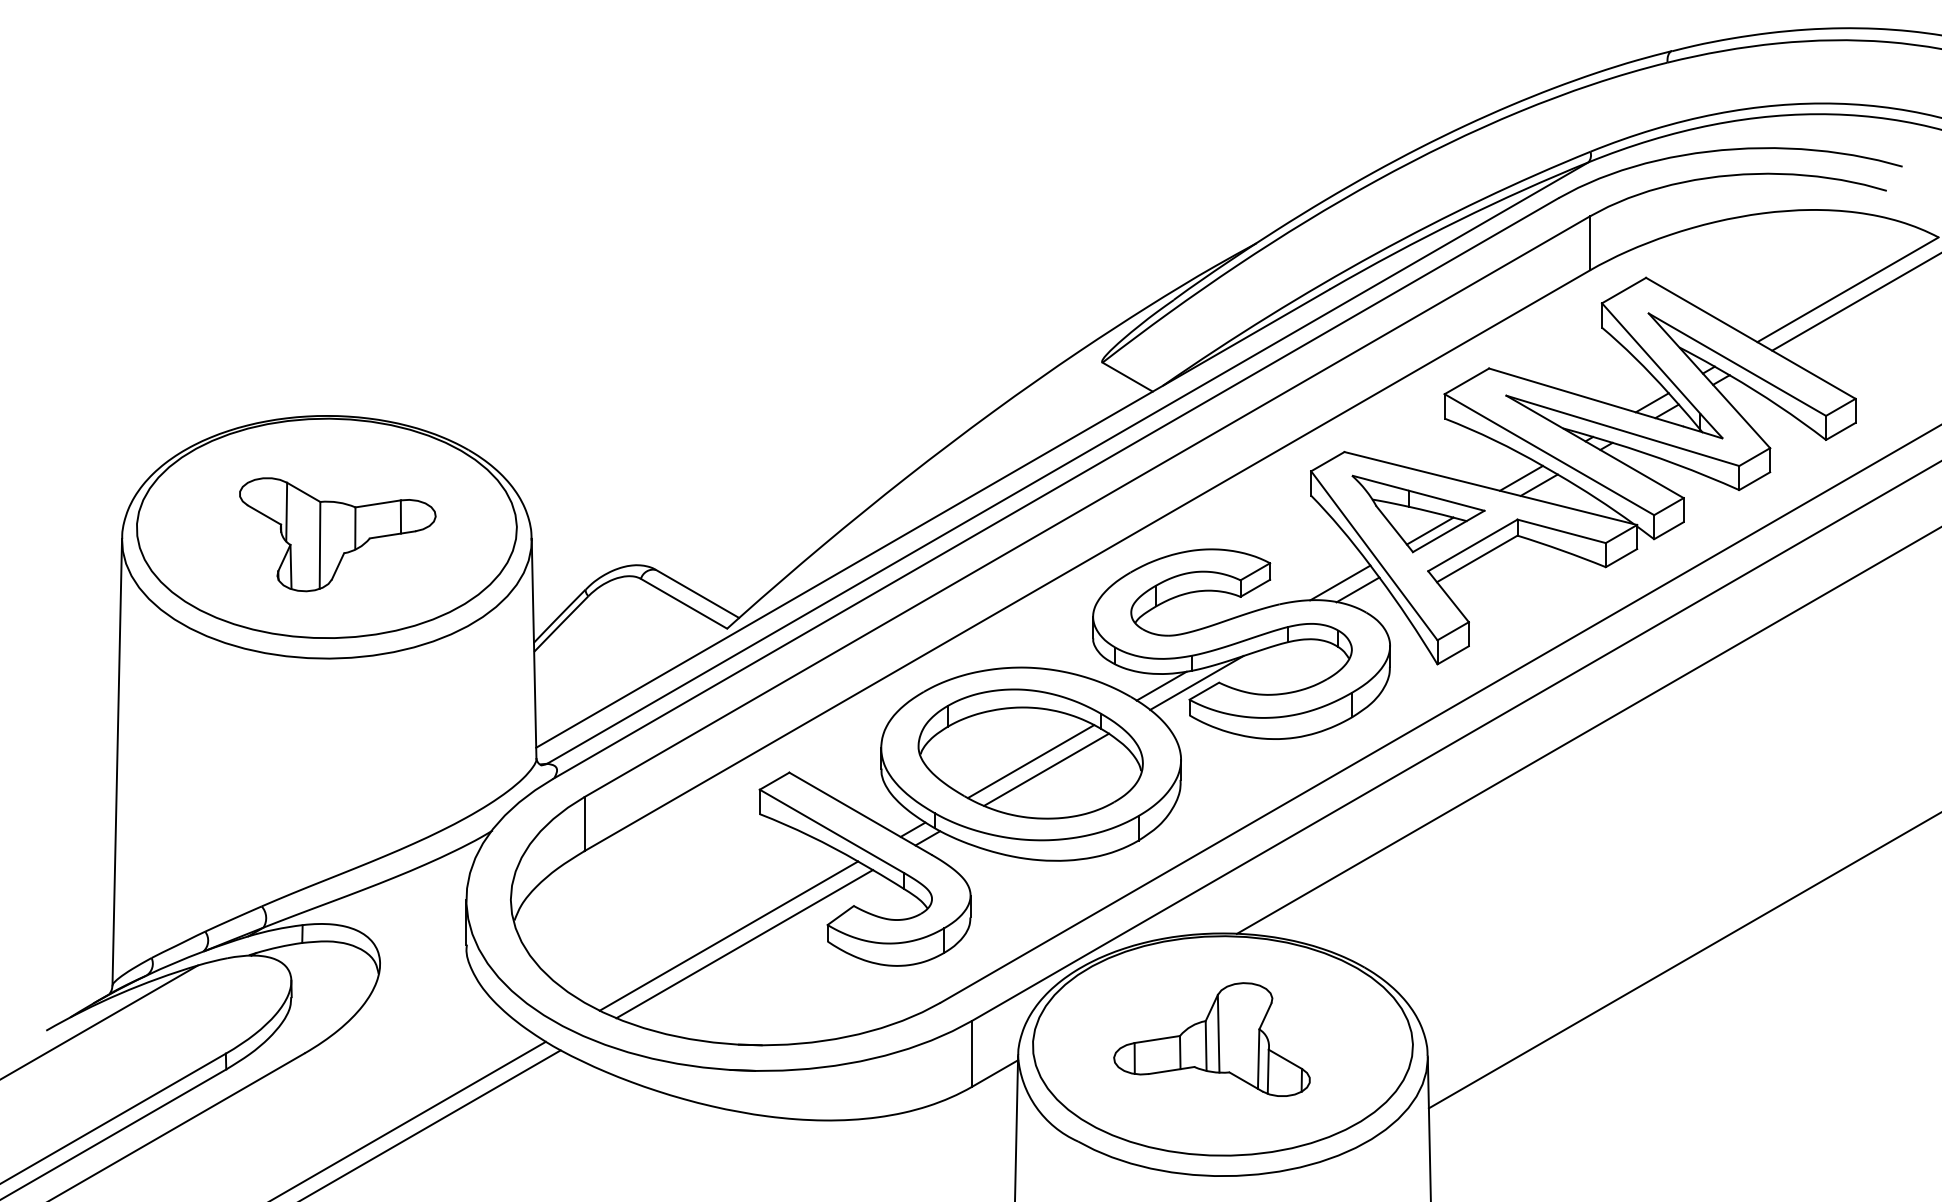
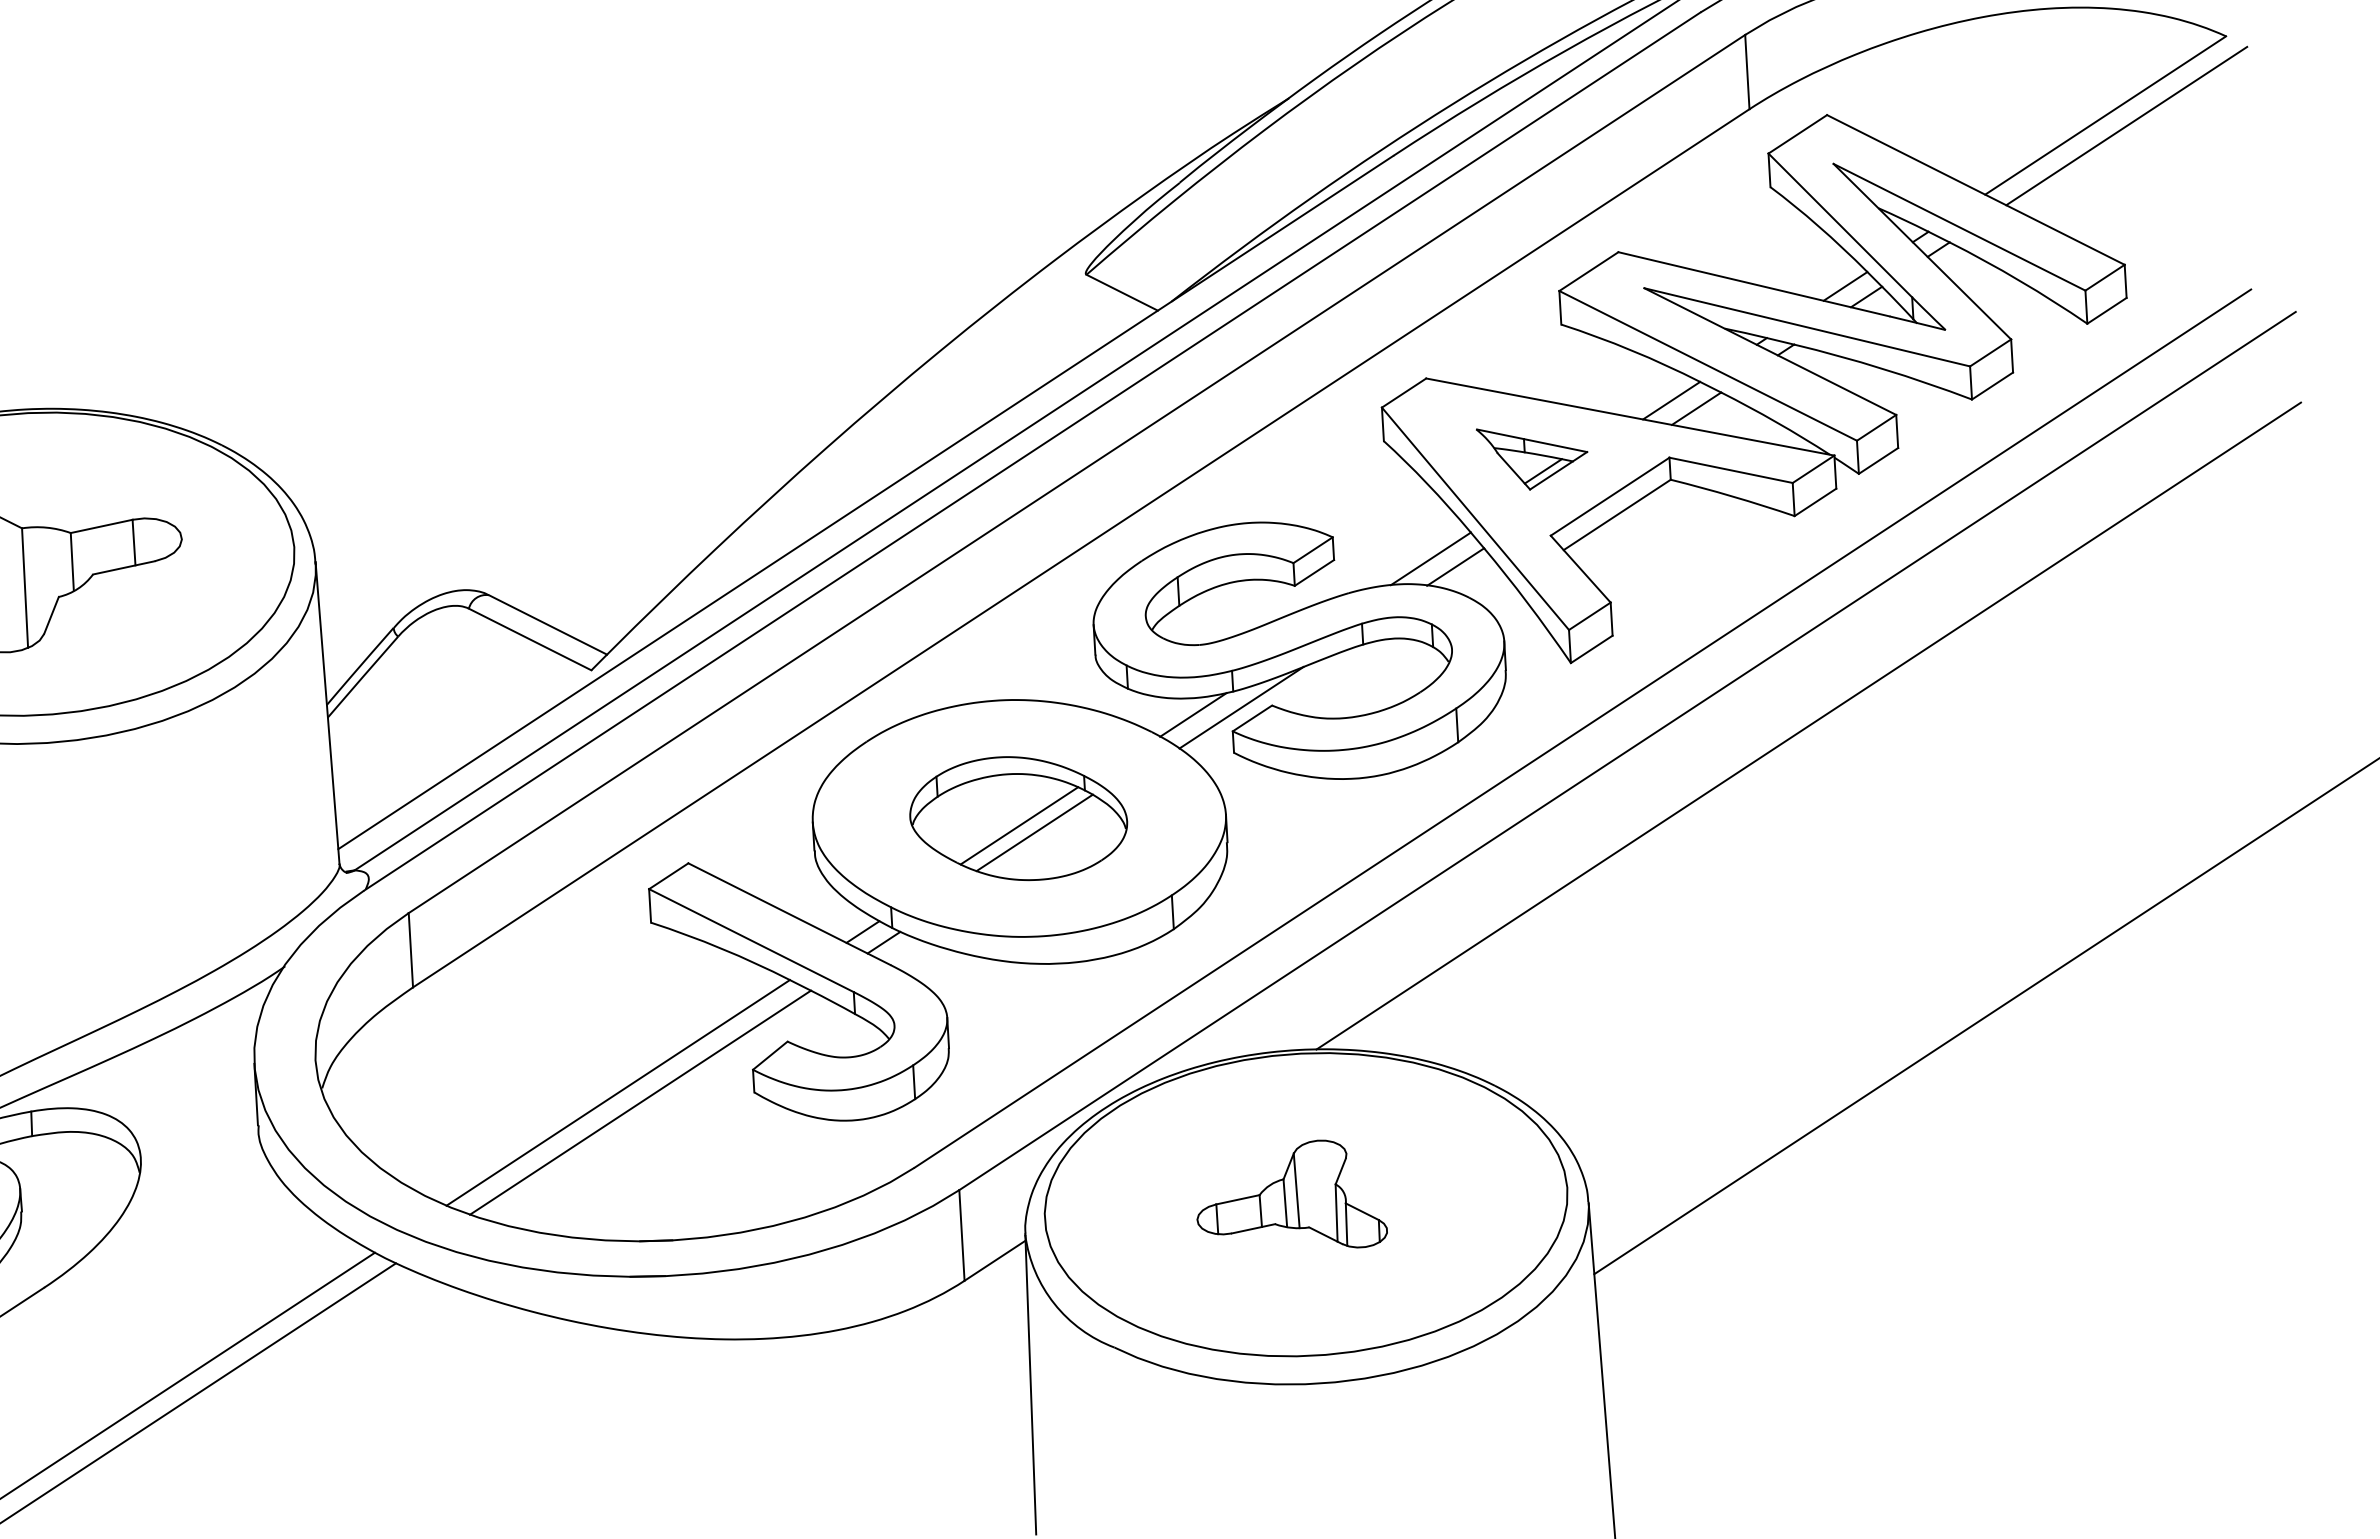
part: (1418, 513) -> (1532, 457), size x0.6
part: (1030, 753) -> (1018, 817), size x0.7
part: (1211, 1039) -> (1289, 1196), size x0.7

